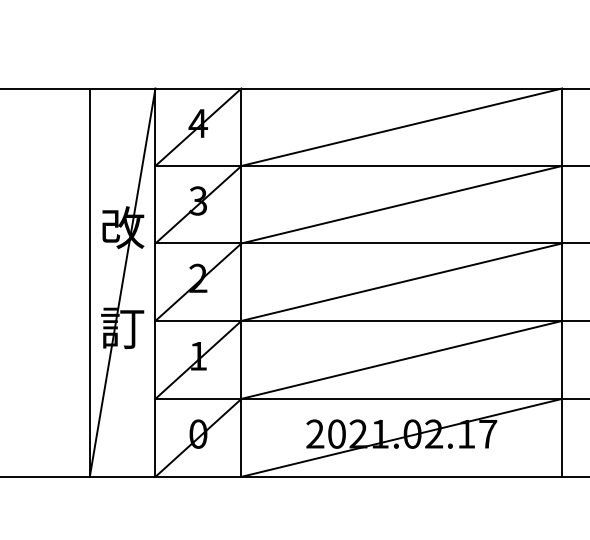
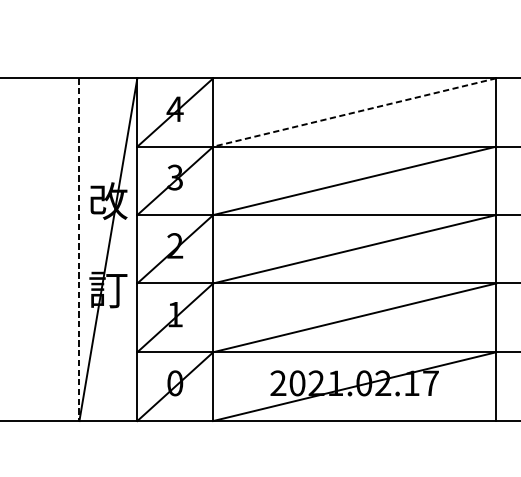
line: (401, 127) -> (354, 112), solid -> dashed
line: (89, 283) -> (79, 250), solid -> dashed

